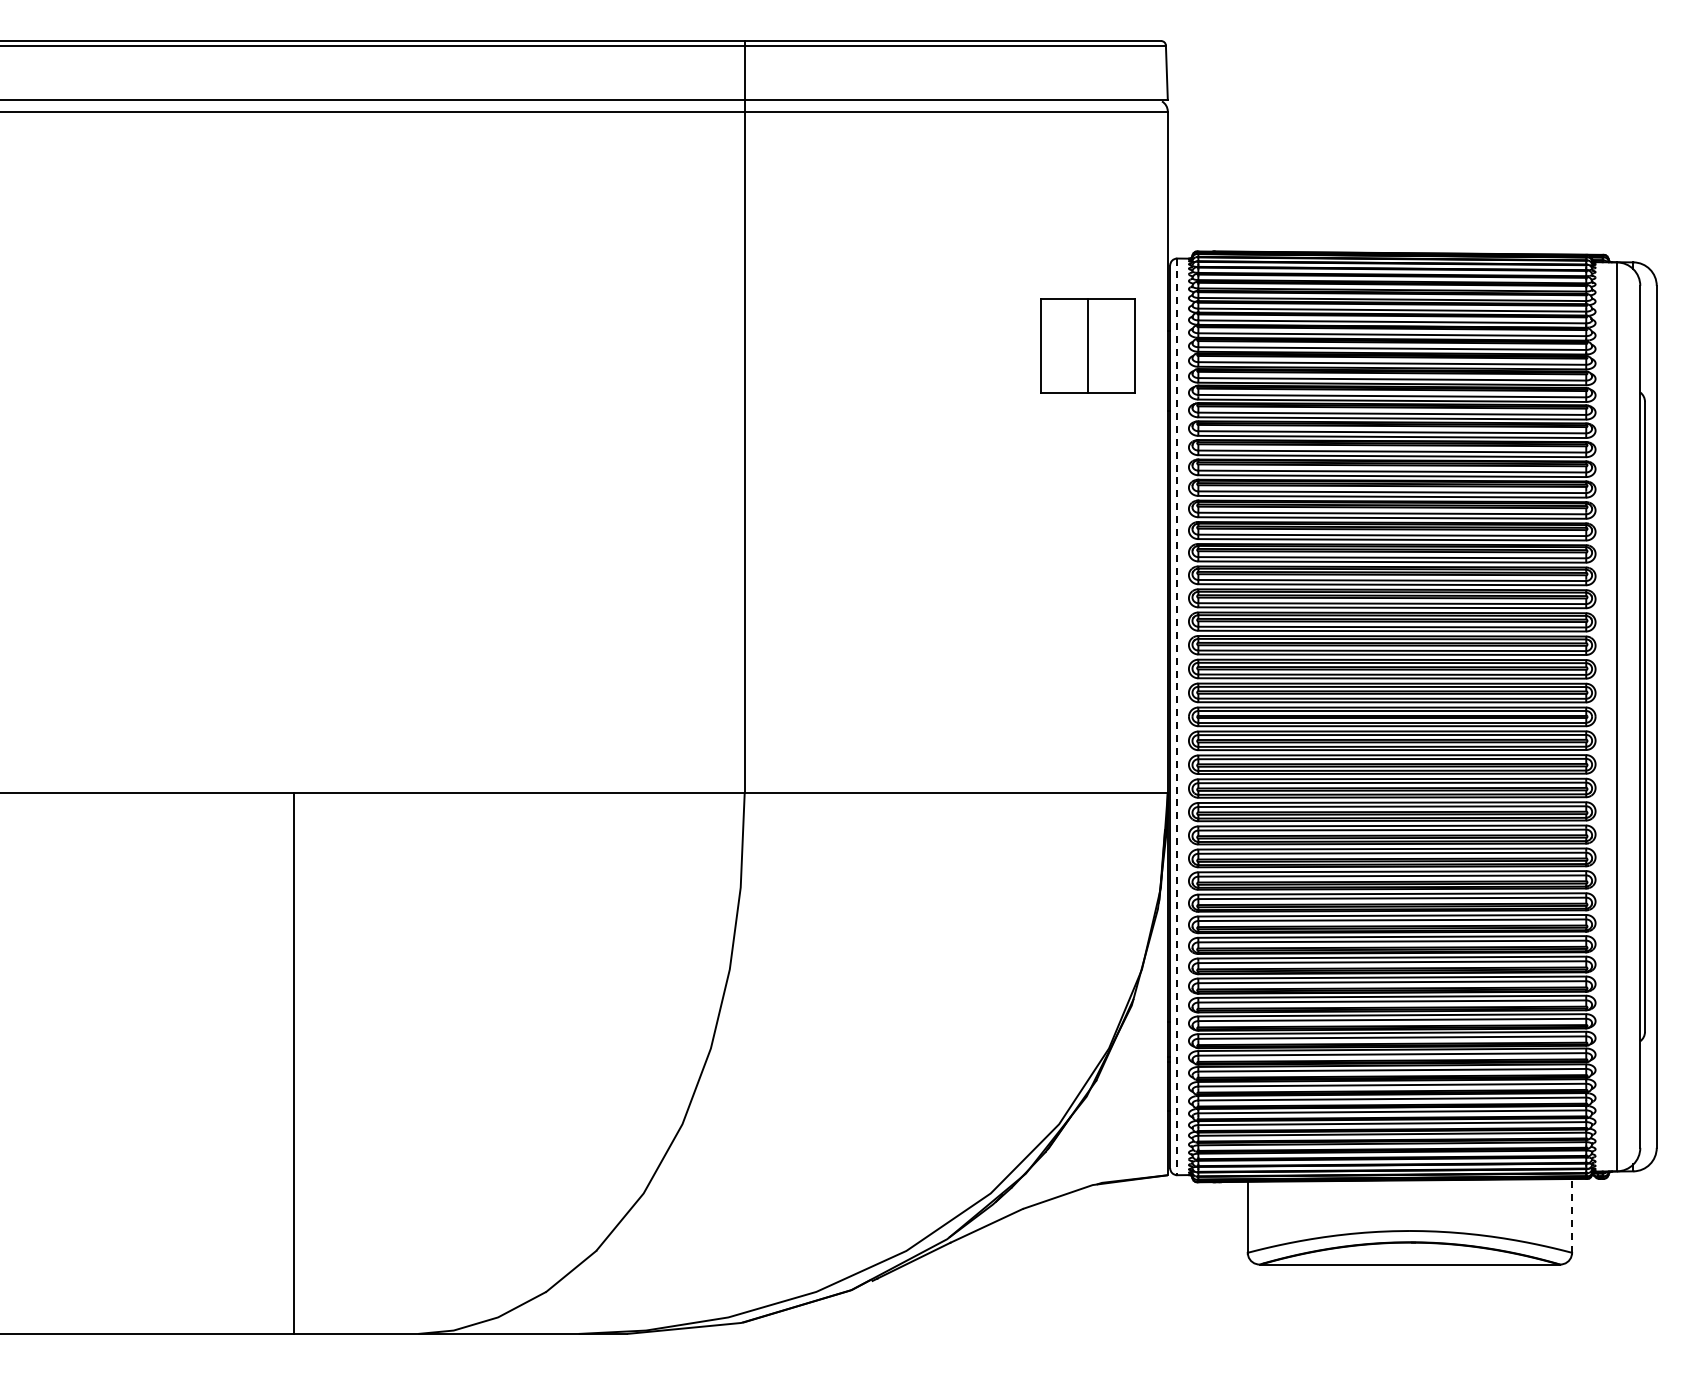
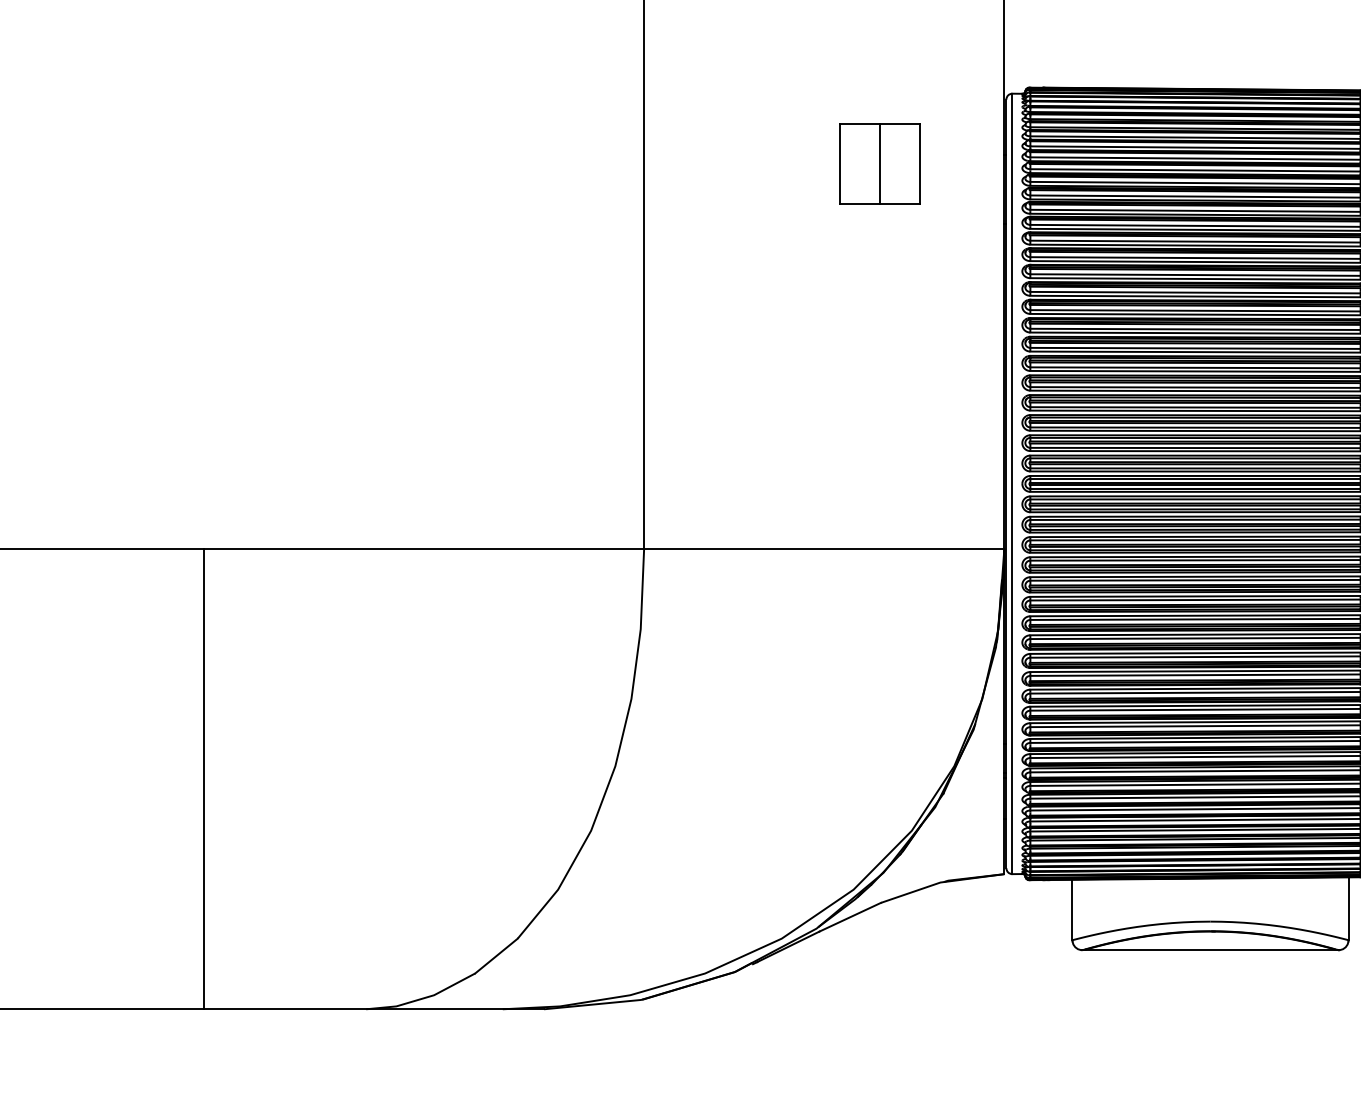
part: (1087, 345) -> (879, 163), moved
line: (1177, 717) -> (1012, 484), dashed -> solid
line: (293, 1063) -> (203, 779), moved
line: (1572, 1215) -> (1348, 908), dashed -> solid

